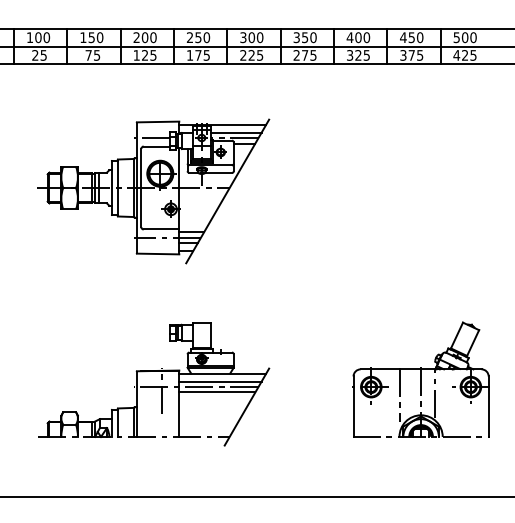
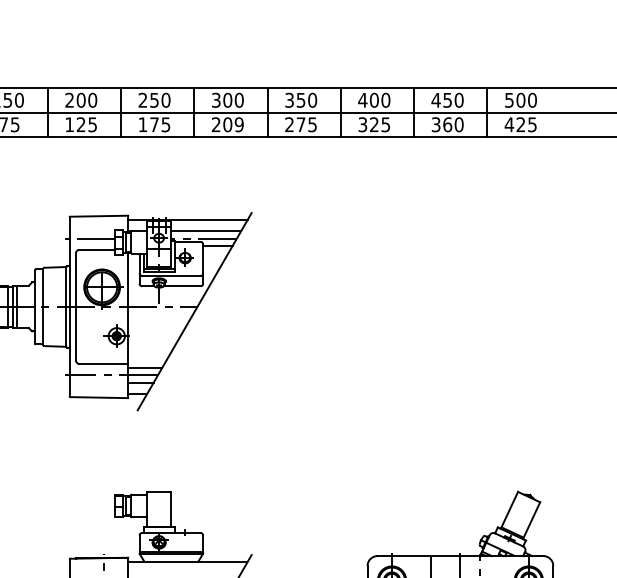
text: (255, 55) -> (232, 124), 225 -> 209
text: (415, 55) -> (452, 124), 375 -> 360
line: (220, 381) -> (184, 572), removed

